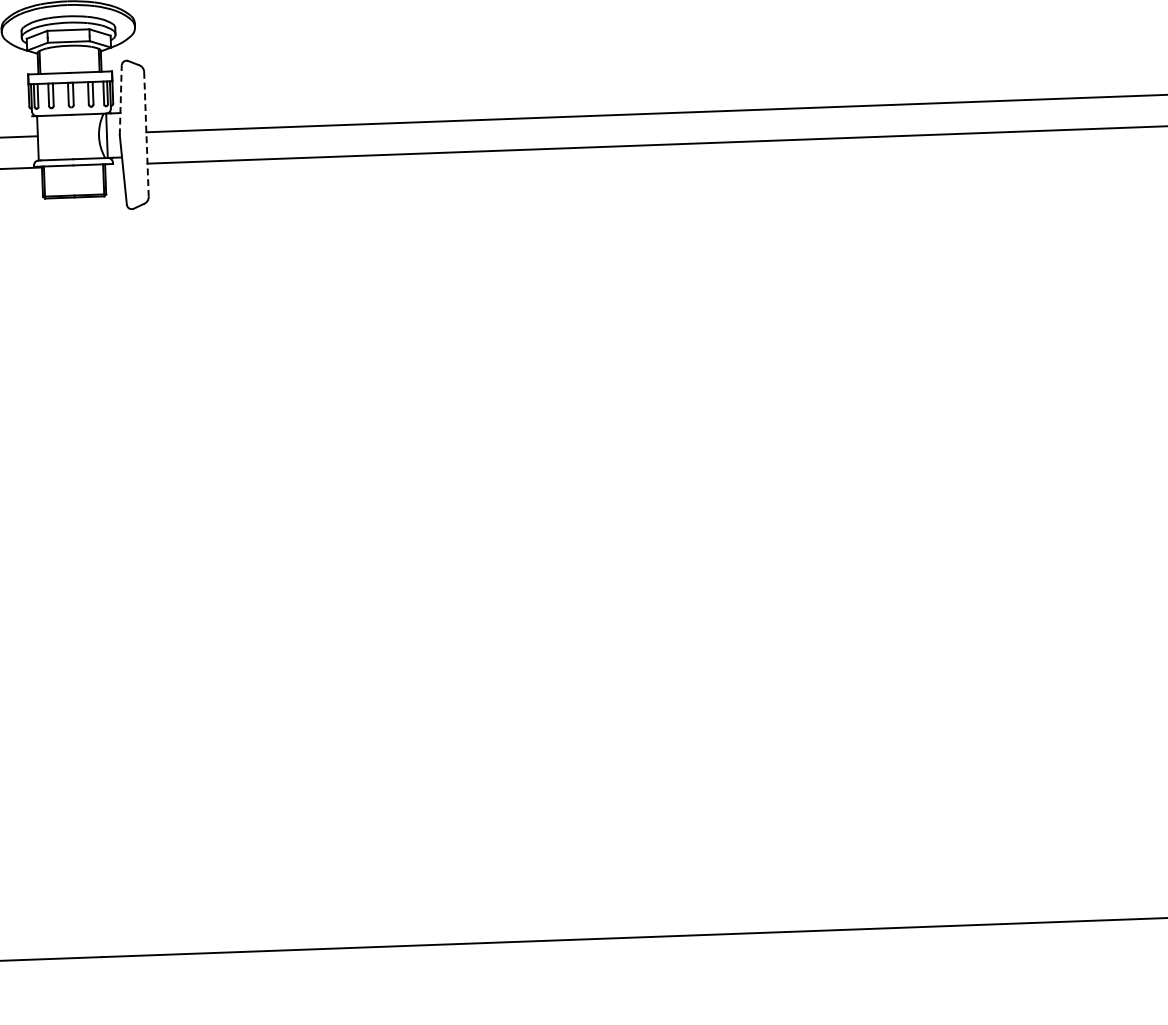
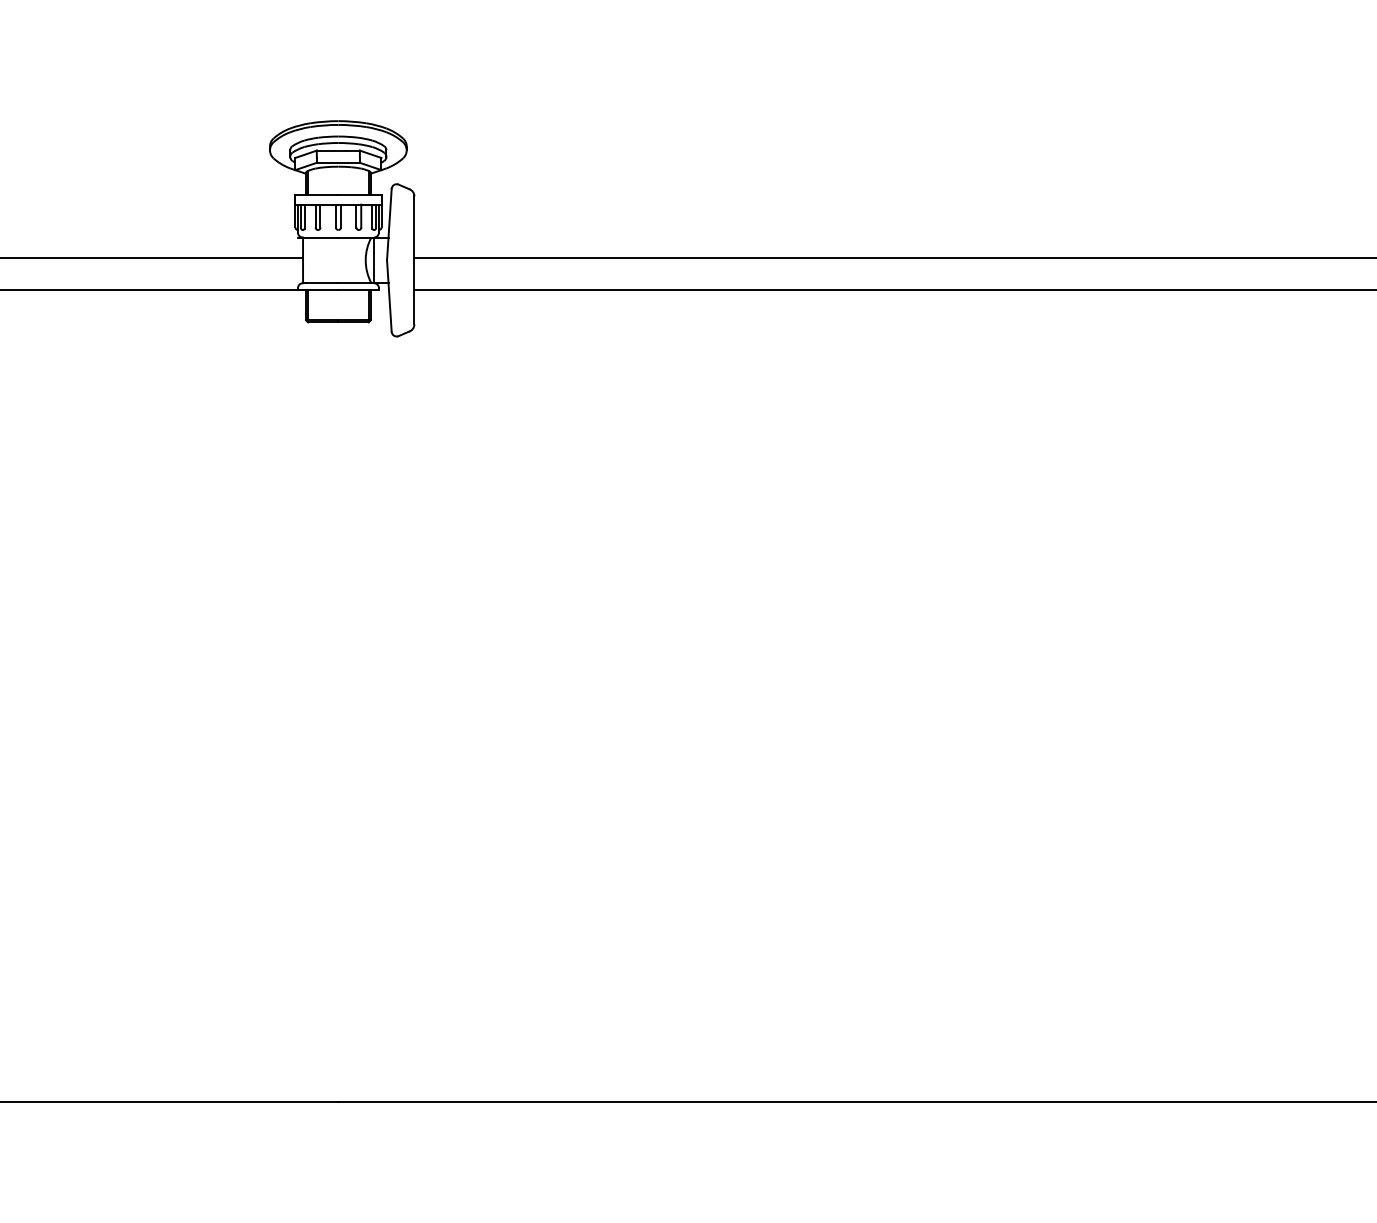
line: (120, 100) -> (389, 224), dashed -> solid
line: (146, 133) -> (414, 259), dashed -> solid

